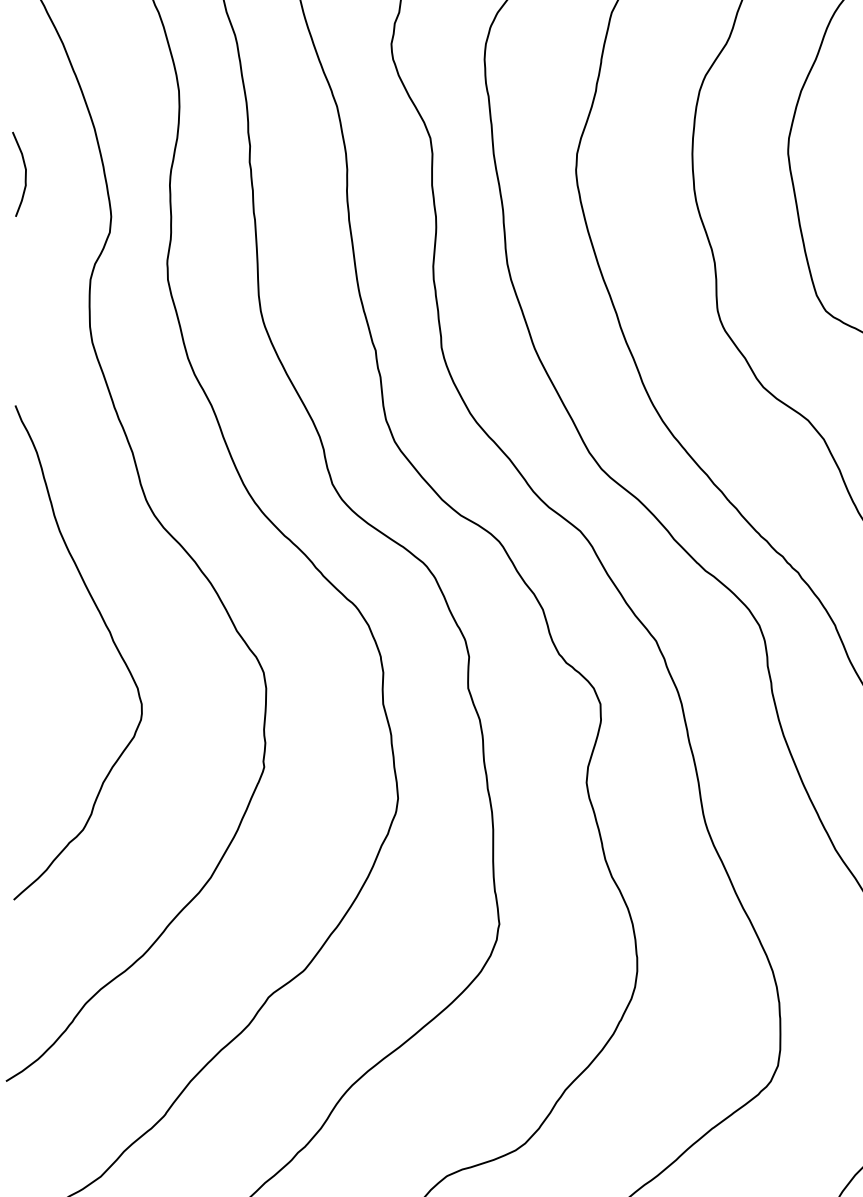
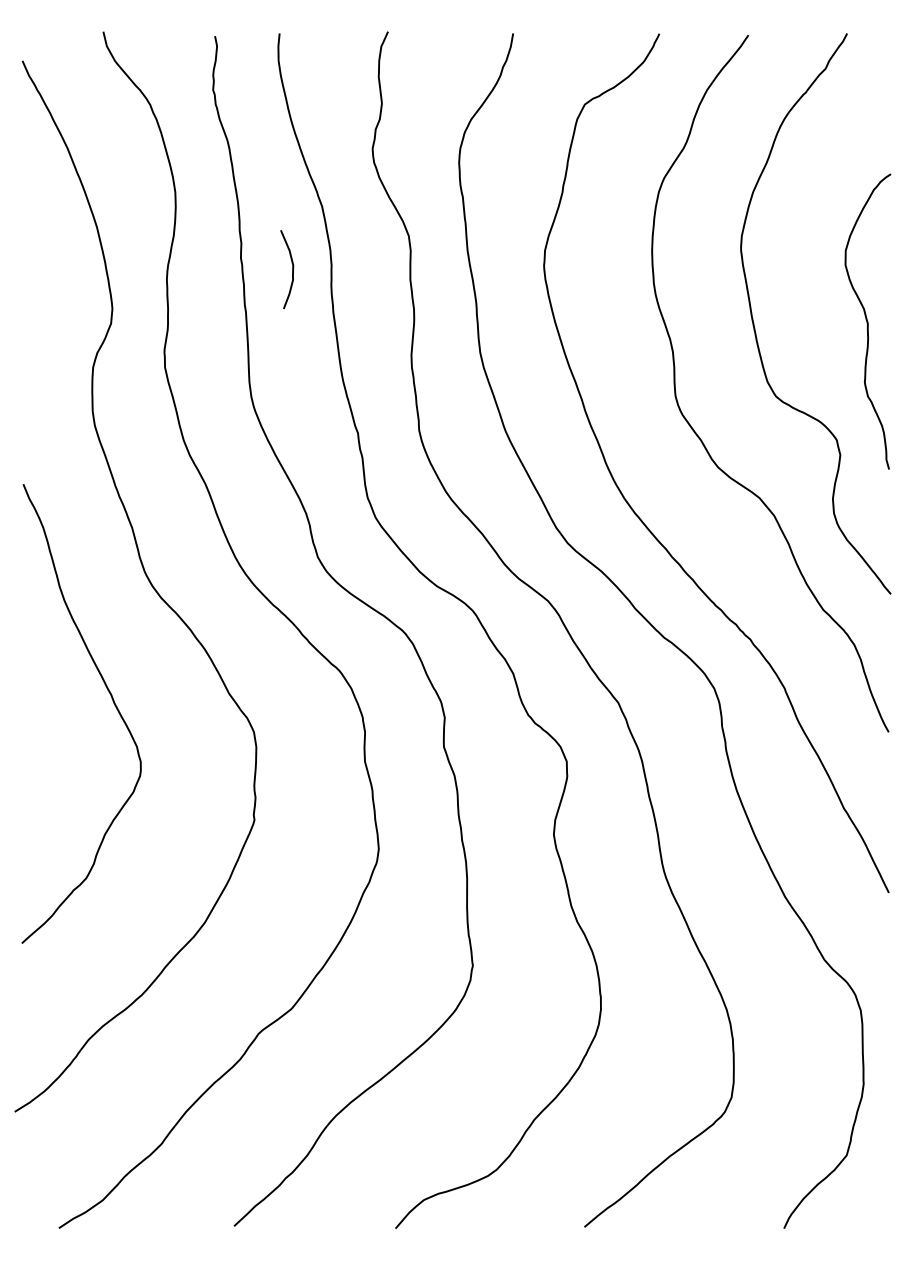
curve: (25, 174) -> (292, 269), moved

